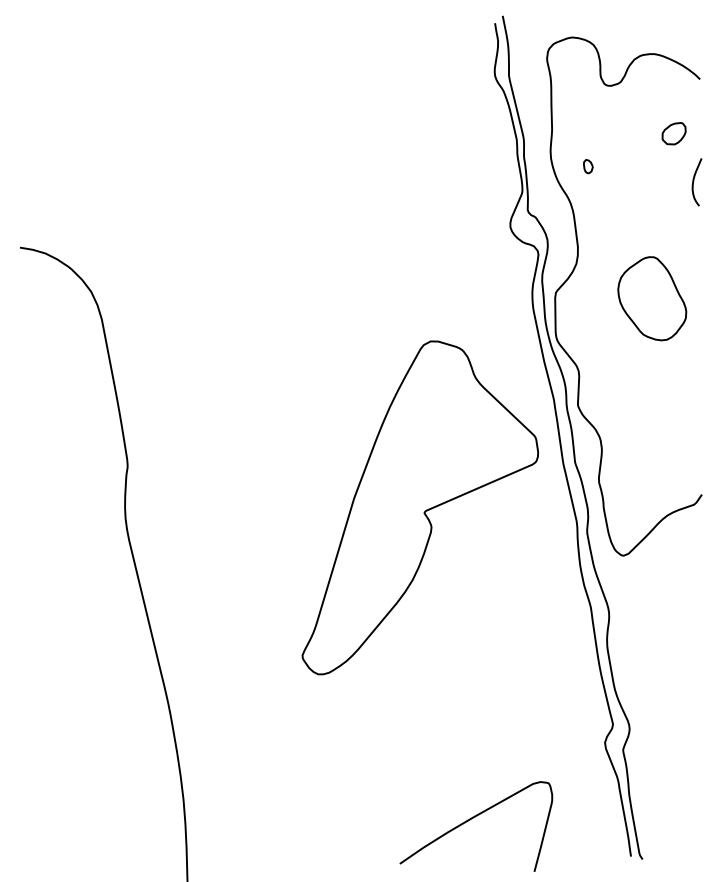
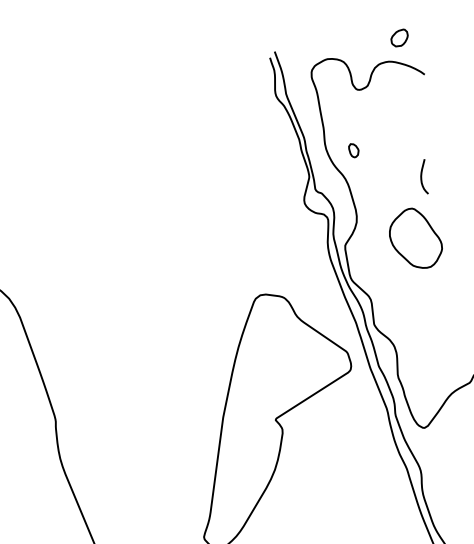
part: (673, 133) -> (399, 38), moved
part: (588, 166) -> (354, 150), size x1.4
curve: (694, 181) -> (422, 176), moved

